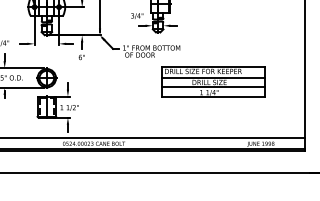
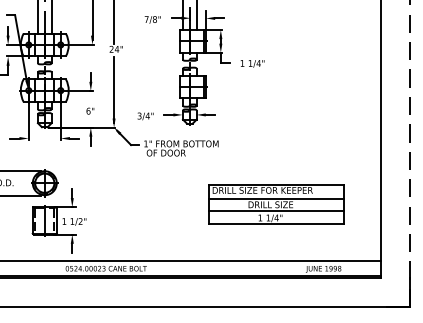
text: (137, 16) -> (145, 116), moved
text: (81, 56) -> (90, 110), moved
part: (213, 82) -> (276, 204), moved

